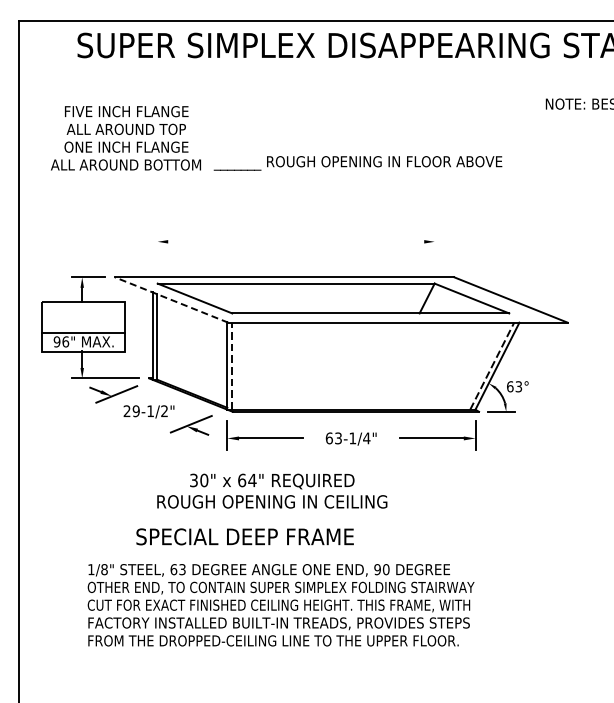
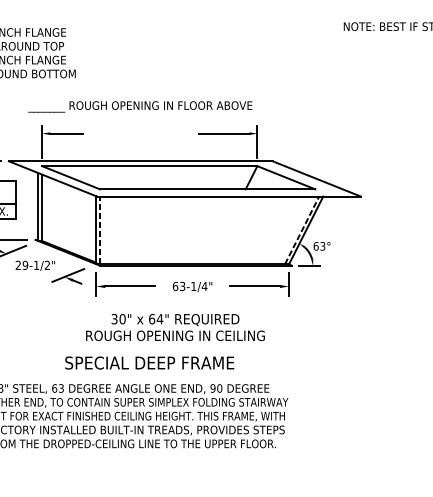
text: (357, 163) -> (139, 107), moved
line: (188, 241) -> (66, 133), added
line: (391, 241) -> (223, 133), added
line: (157, 252) -> (41, 141), added
line: (434, 252) -> (257, 141), added
line: (171, 299) -> (52, 178), dashed -> solid
text: (272, 490) -> (175, 326), moved
text: (244, 536) -> (149, 362), moved

